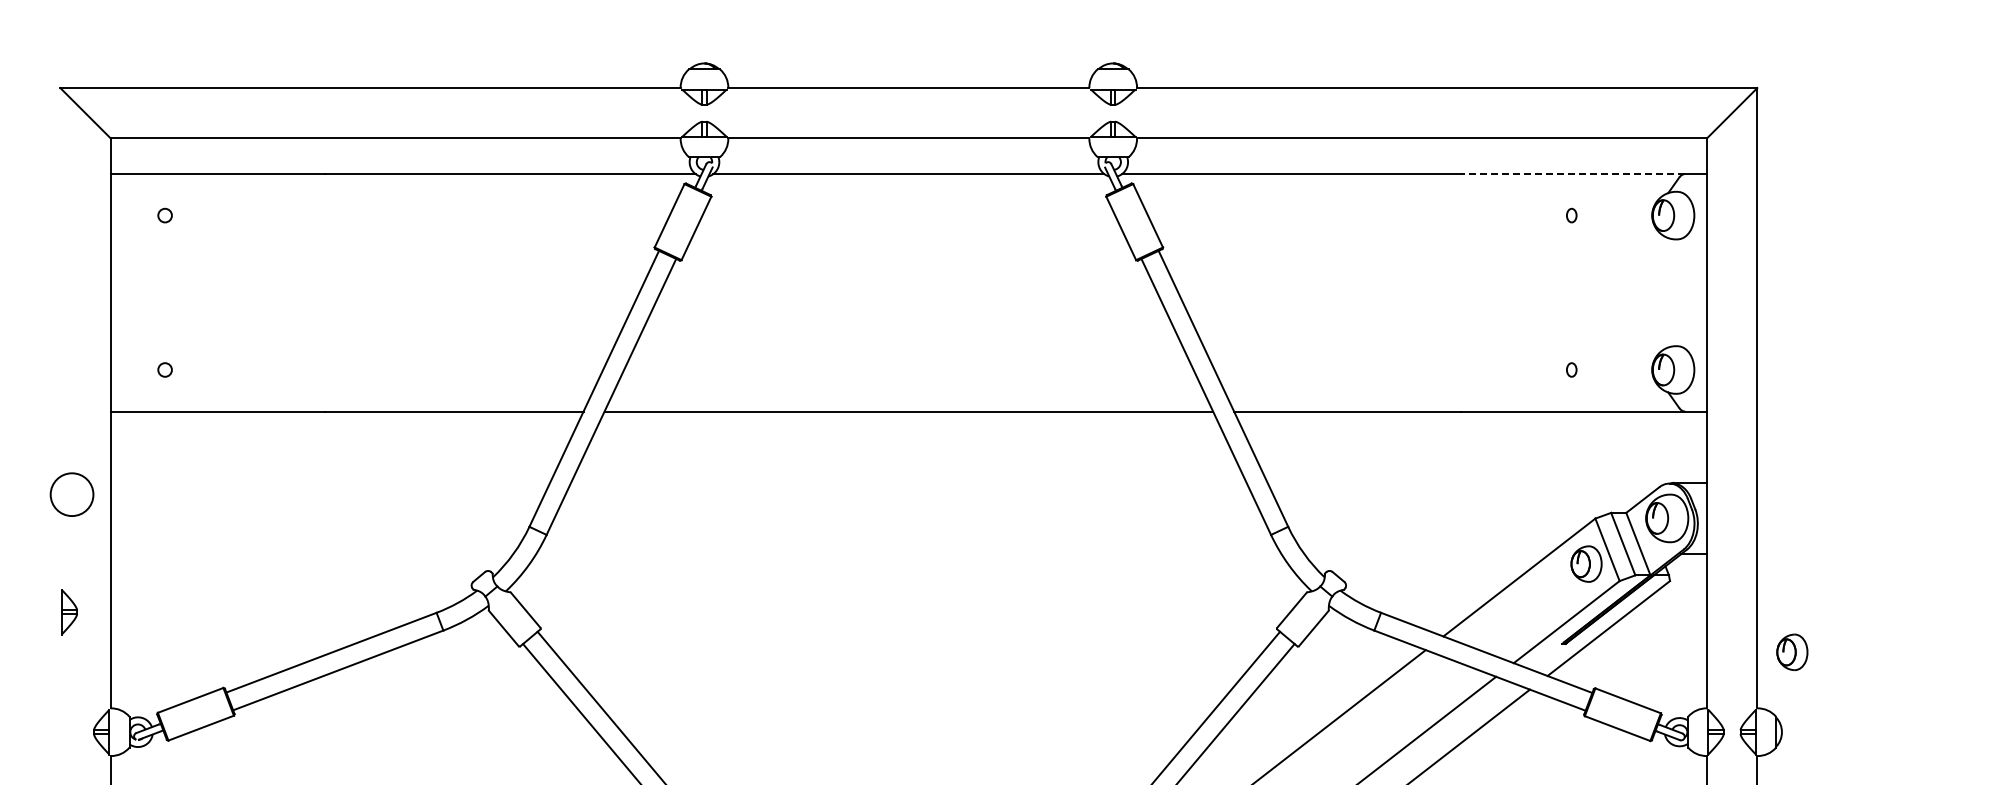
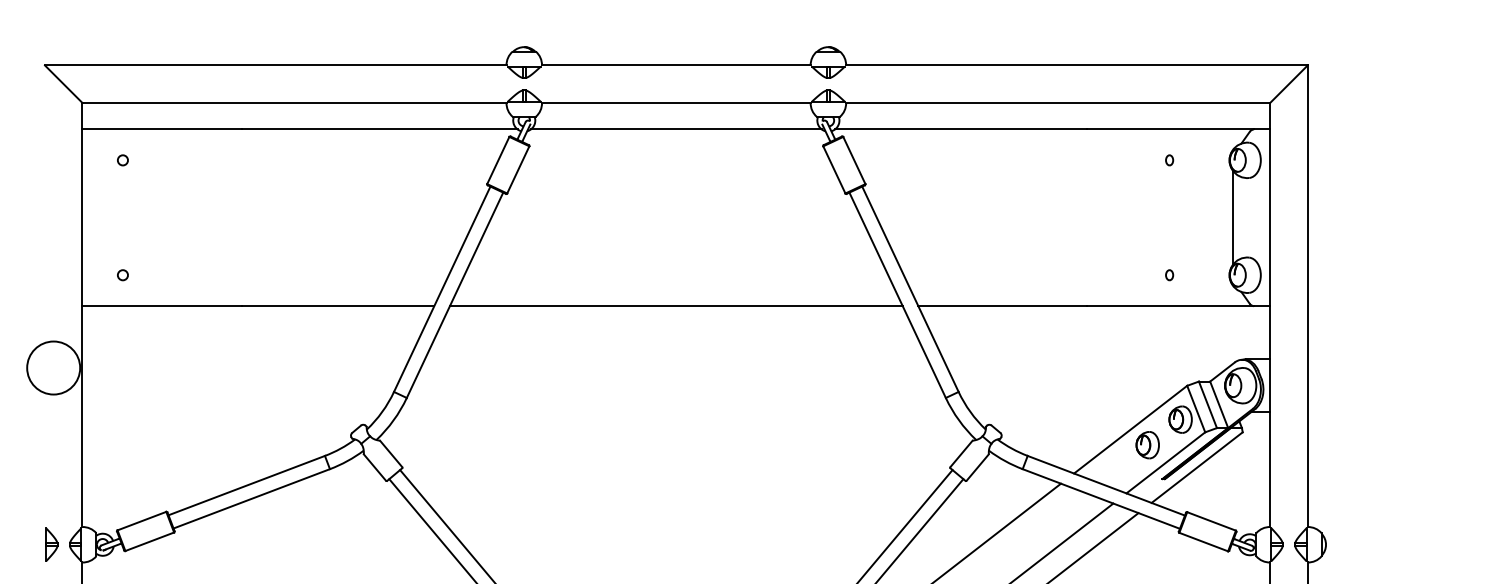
line: (1572, 174) -> (1170, 129), dashed -> solid
line: (1656, 292) -> (1232, 217), added
circle: (71, 494) -> (53, 367), size x1.67
part: (69, 612) -> (51, 544), moved
part: (1792, 652) -> (1147, 445), moved

